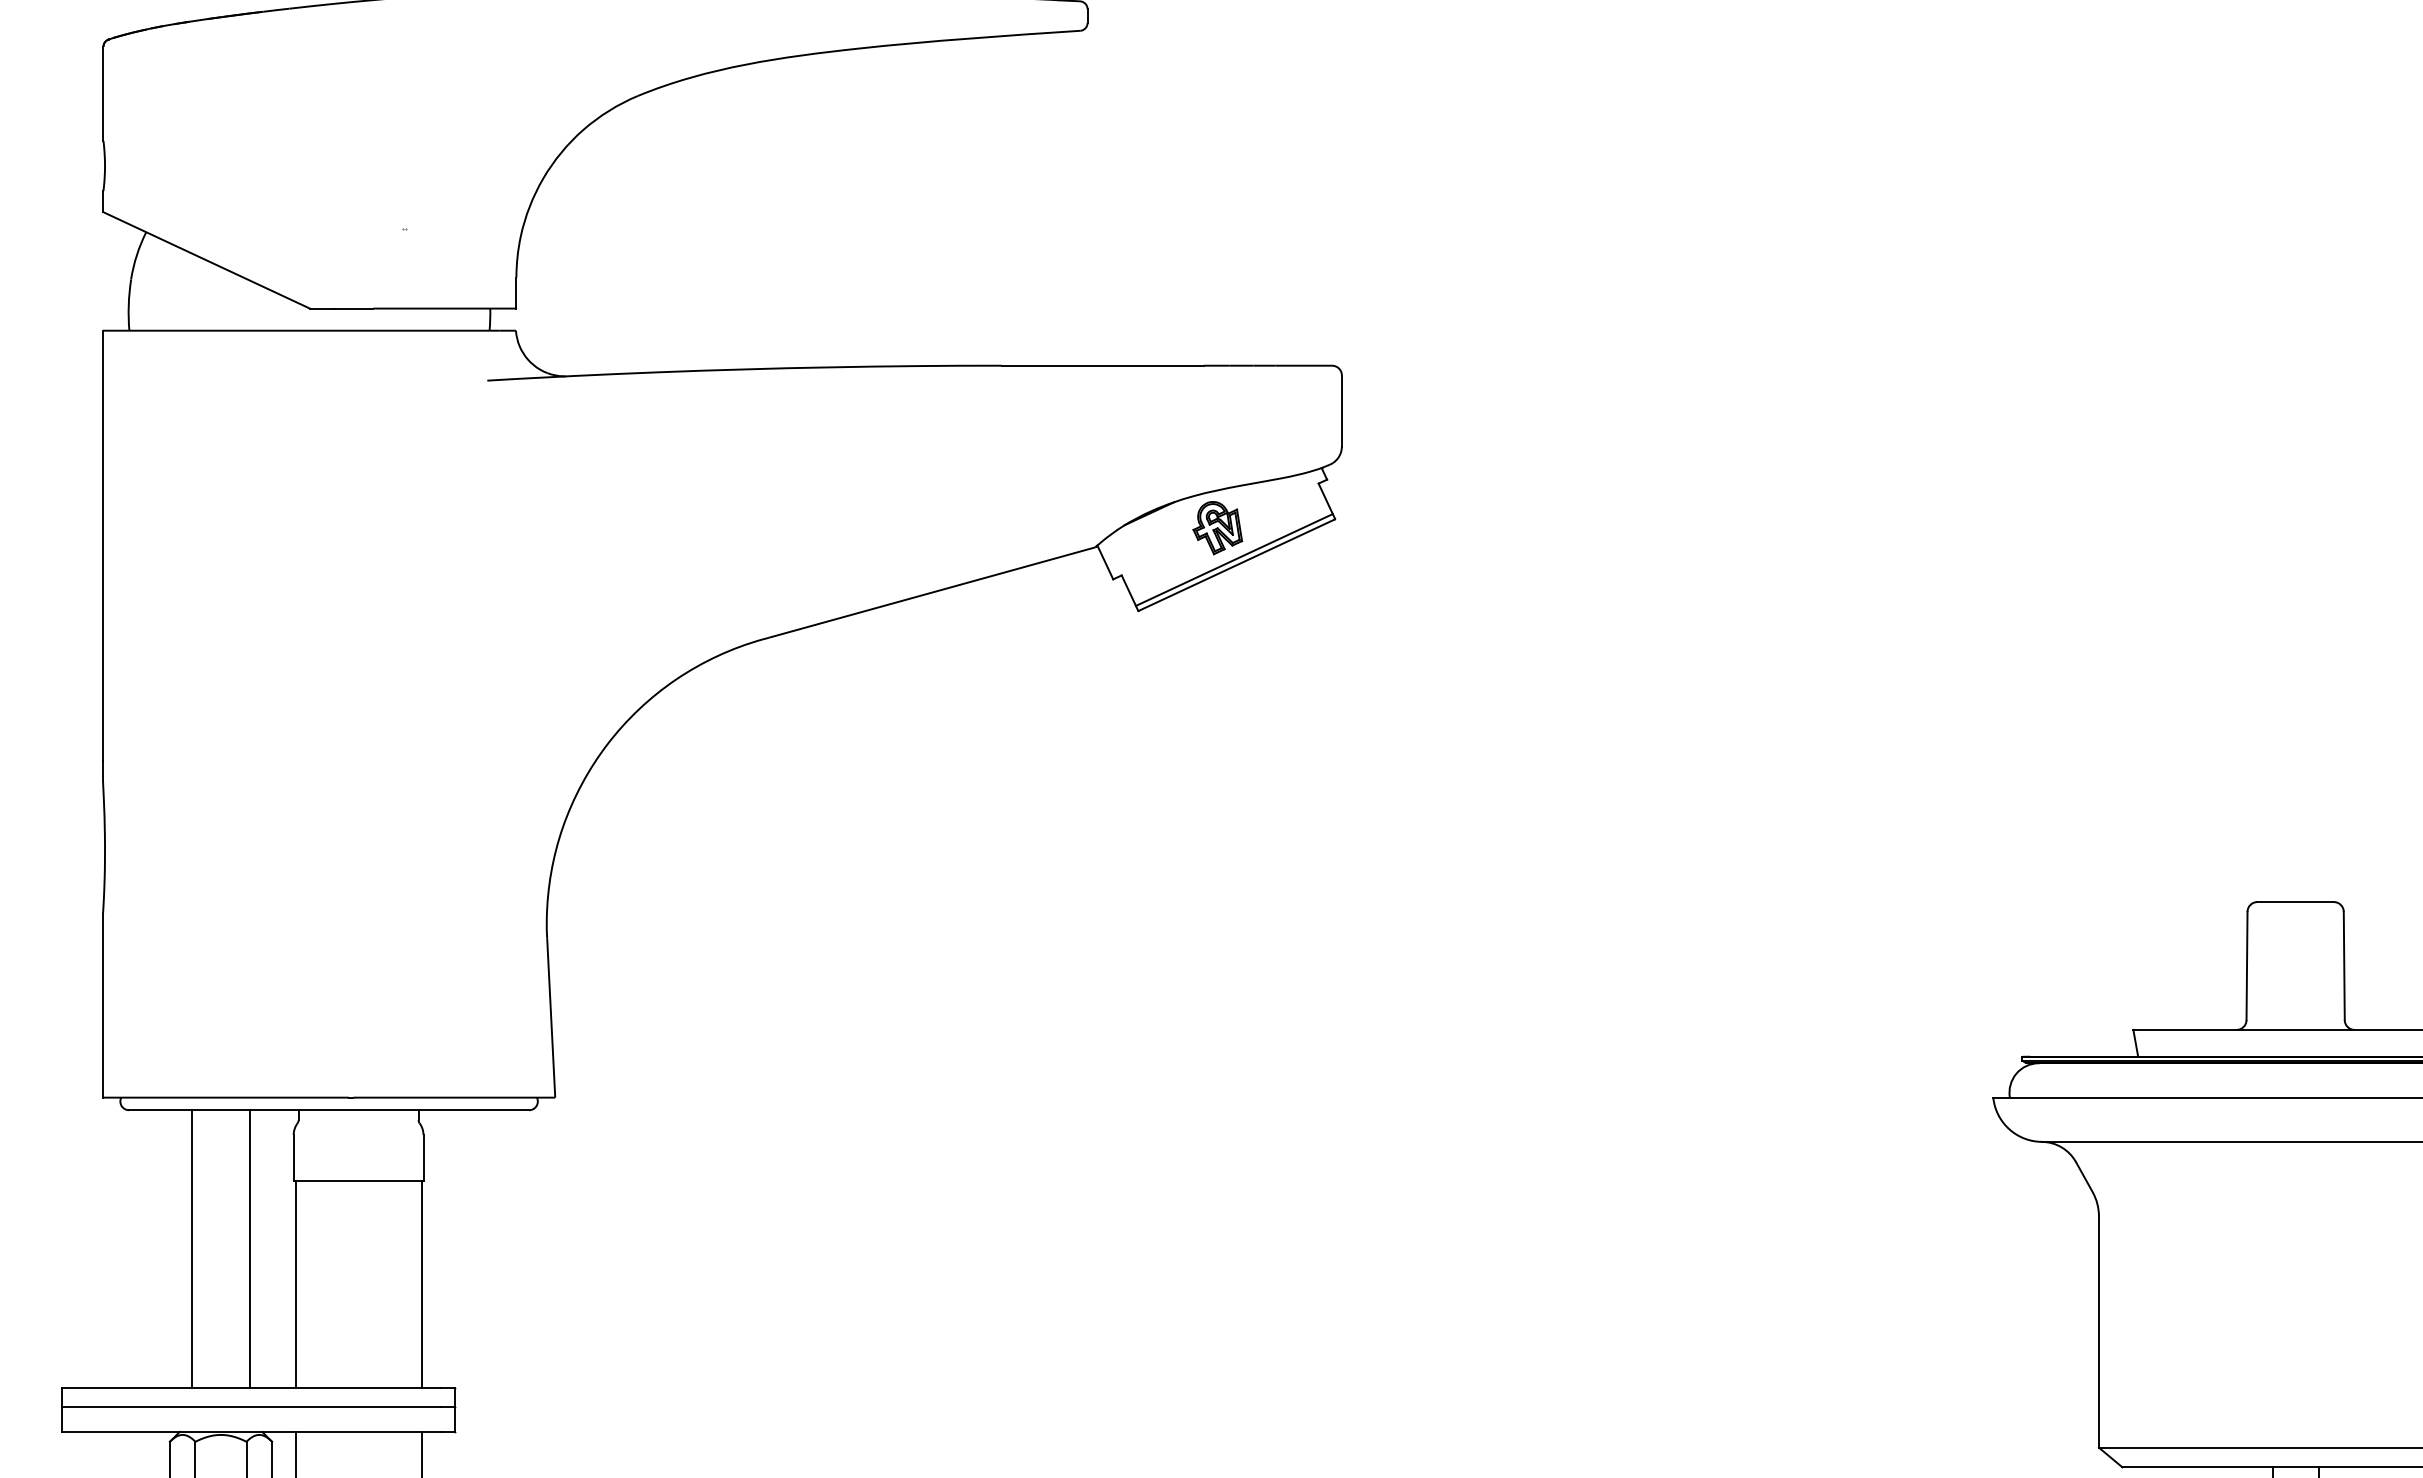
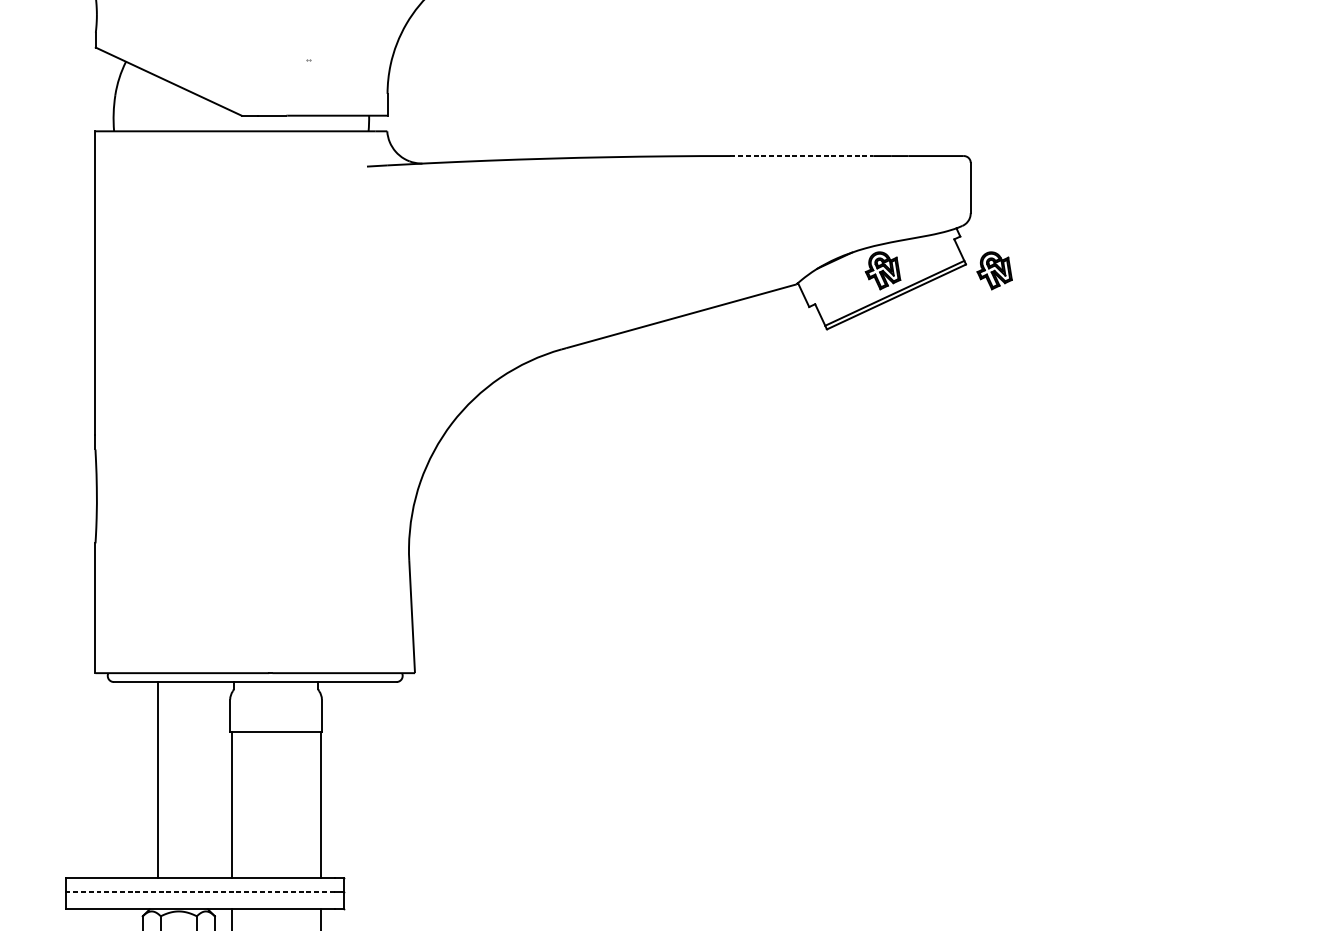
line: (1103, 365) -> (802, 155), solid -> dashed
part: (1375, 528) -> (994, 271), added
line: (250, 1248) -> (199, 779), removed
line: (251, 1407) -> (200, 892), solid -> dashed

